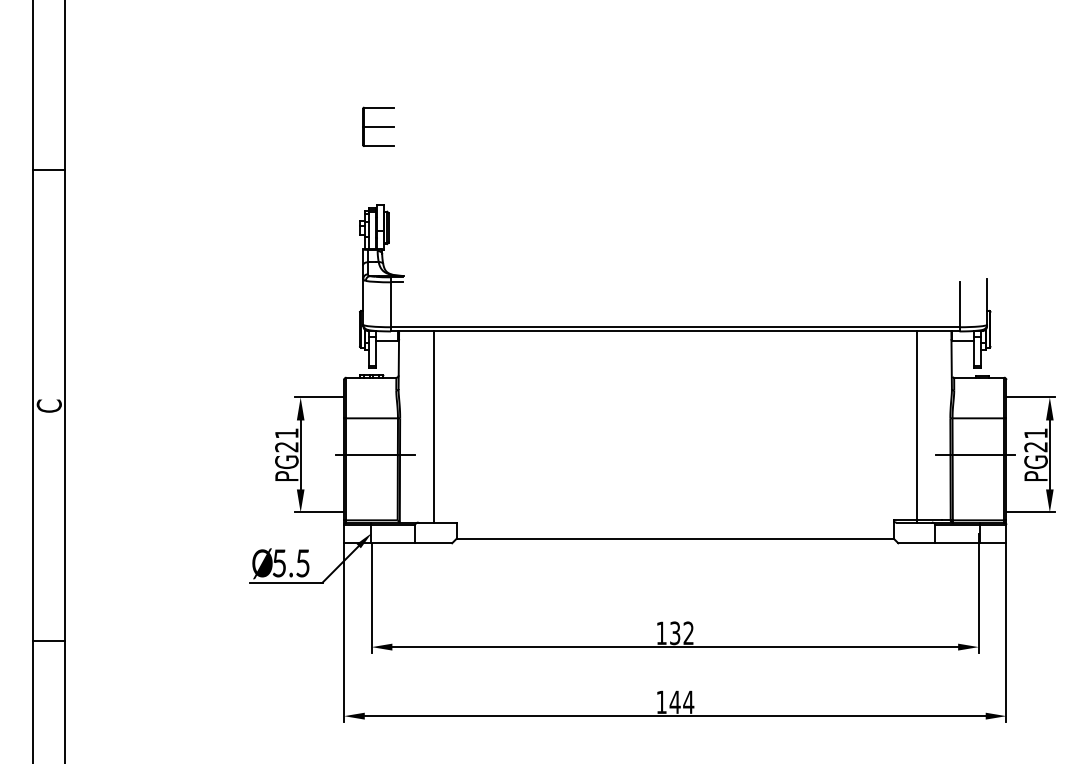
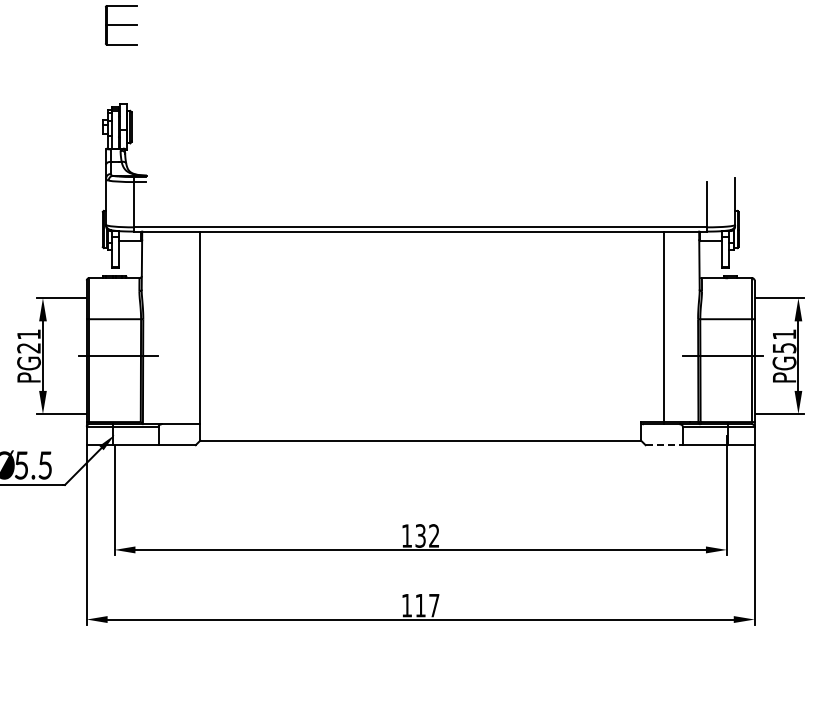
line: (433, 426) -> (200, 327), moved
text: (1035, 447) -> (783, 348), PG21 -> PG51
line: (917, 543) -> (664, 445), solid -> dashed
text: (681, 701) -> (426, 604), 144 -> 117

